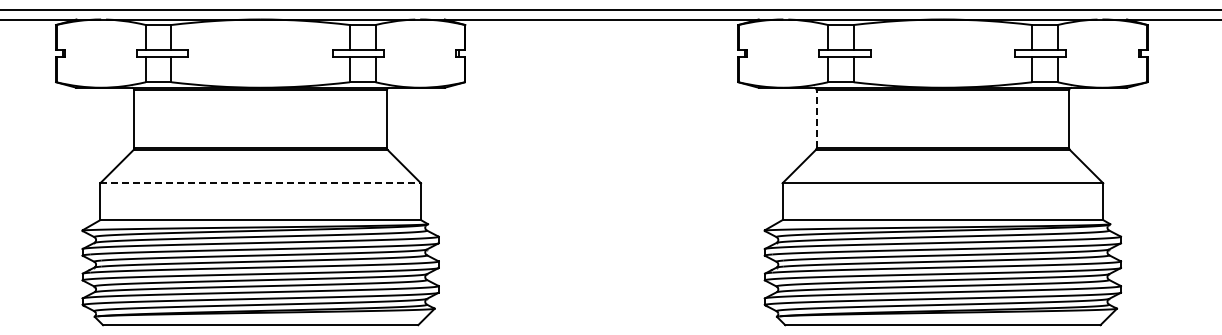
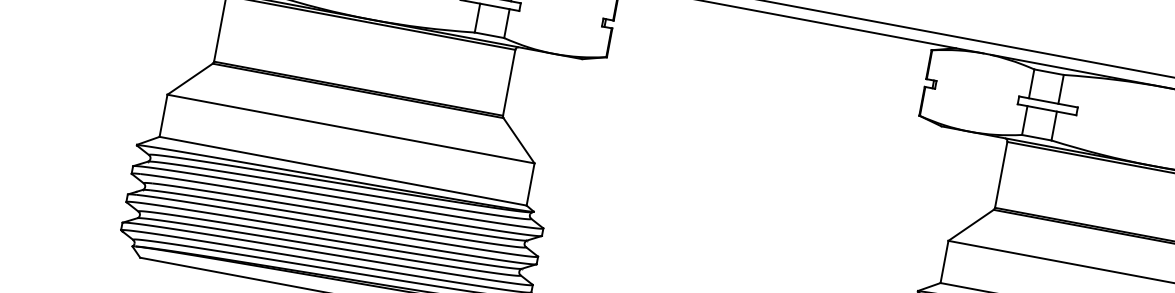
line: (816, 119) -> (1000, 175), dashed -> solid
line: (261, 183) -> (351, 129), dashed -> solid

